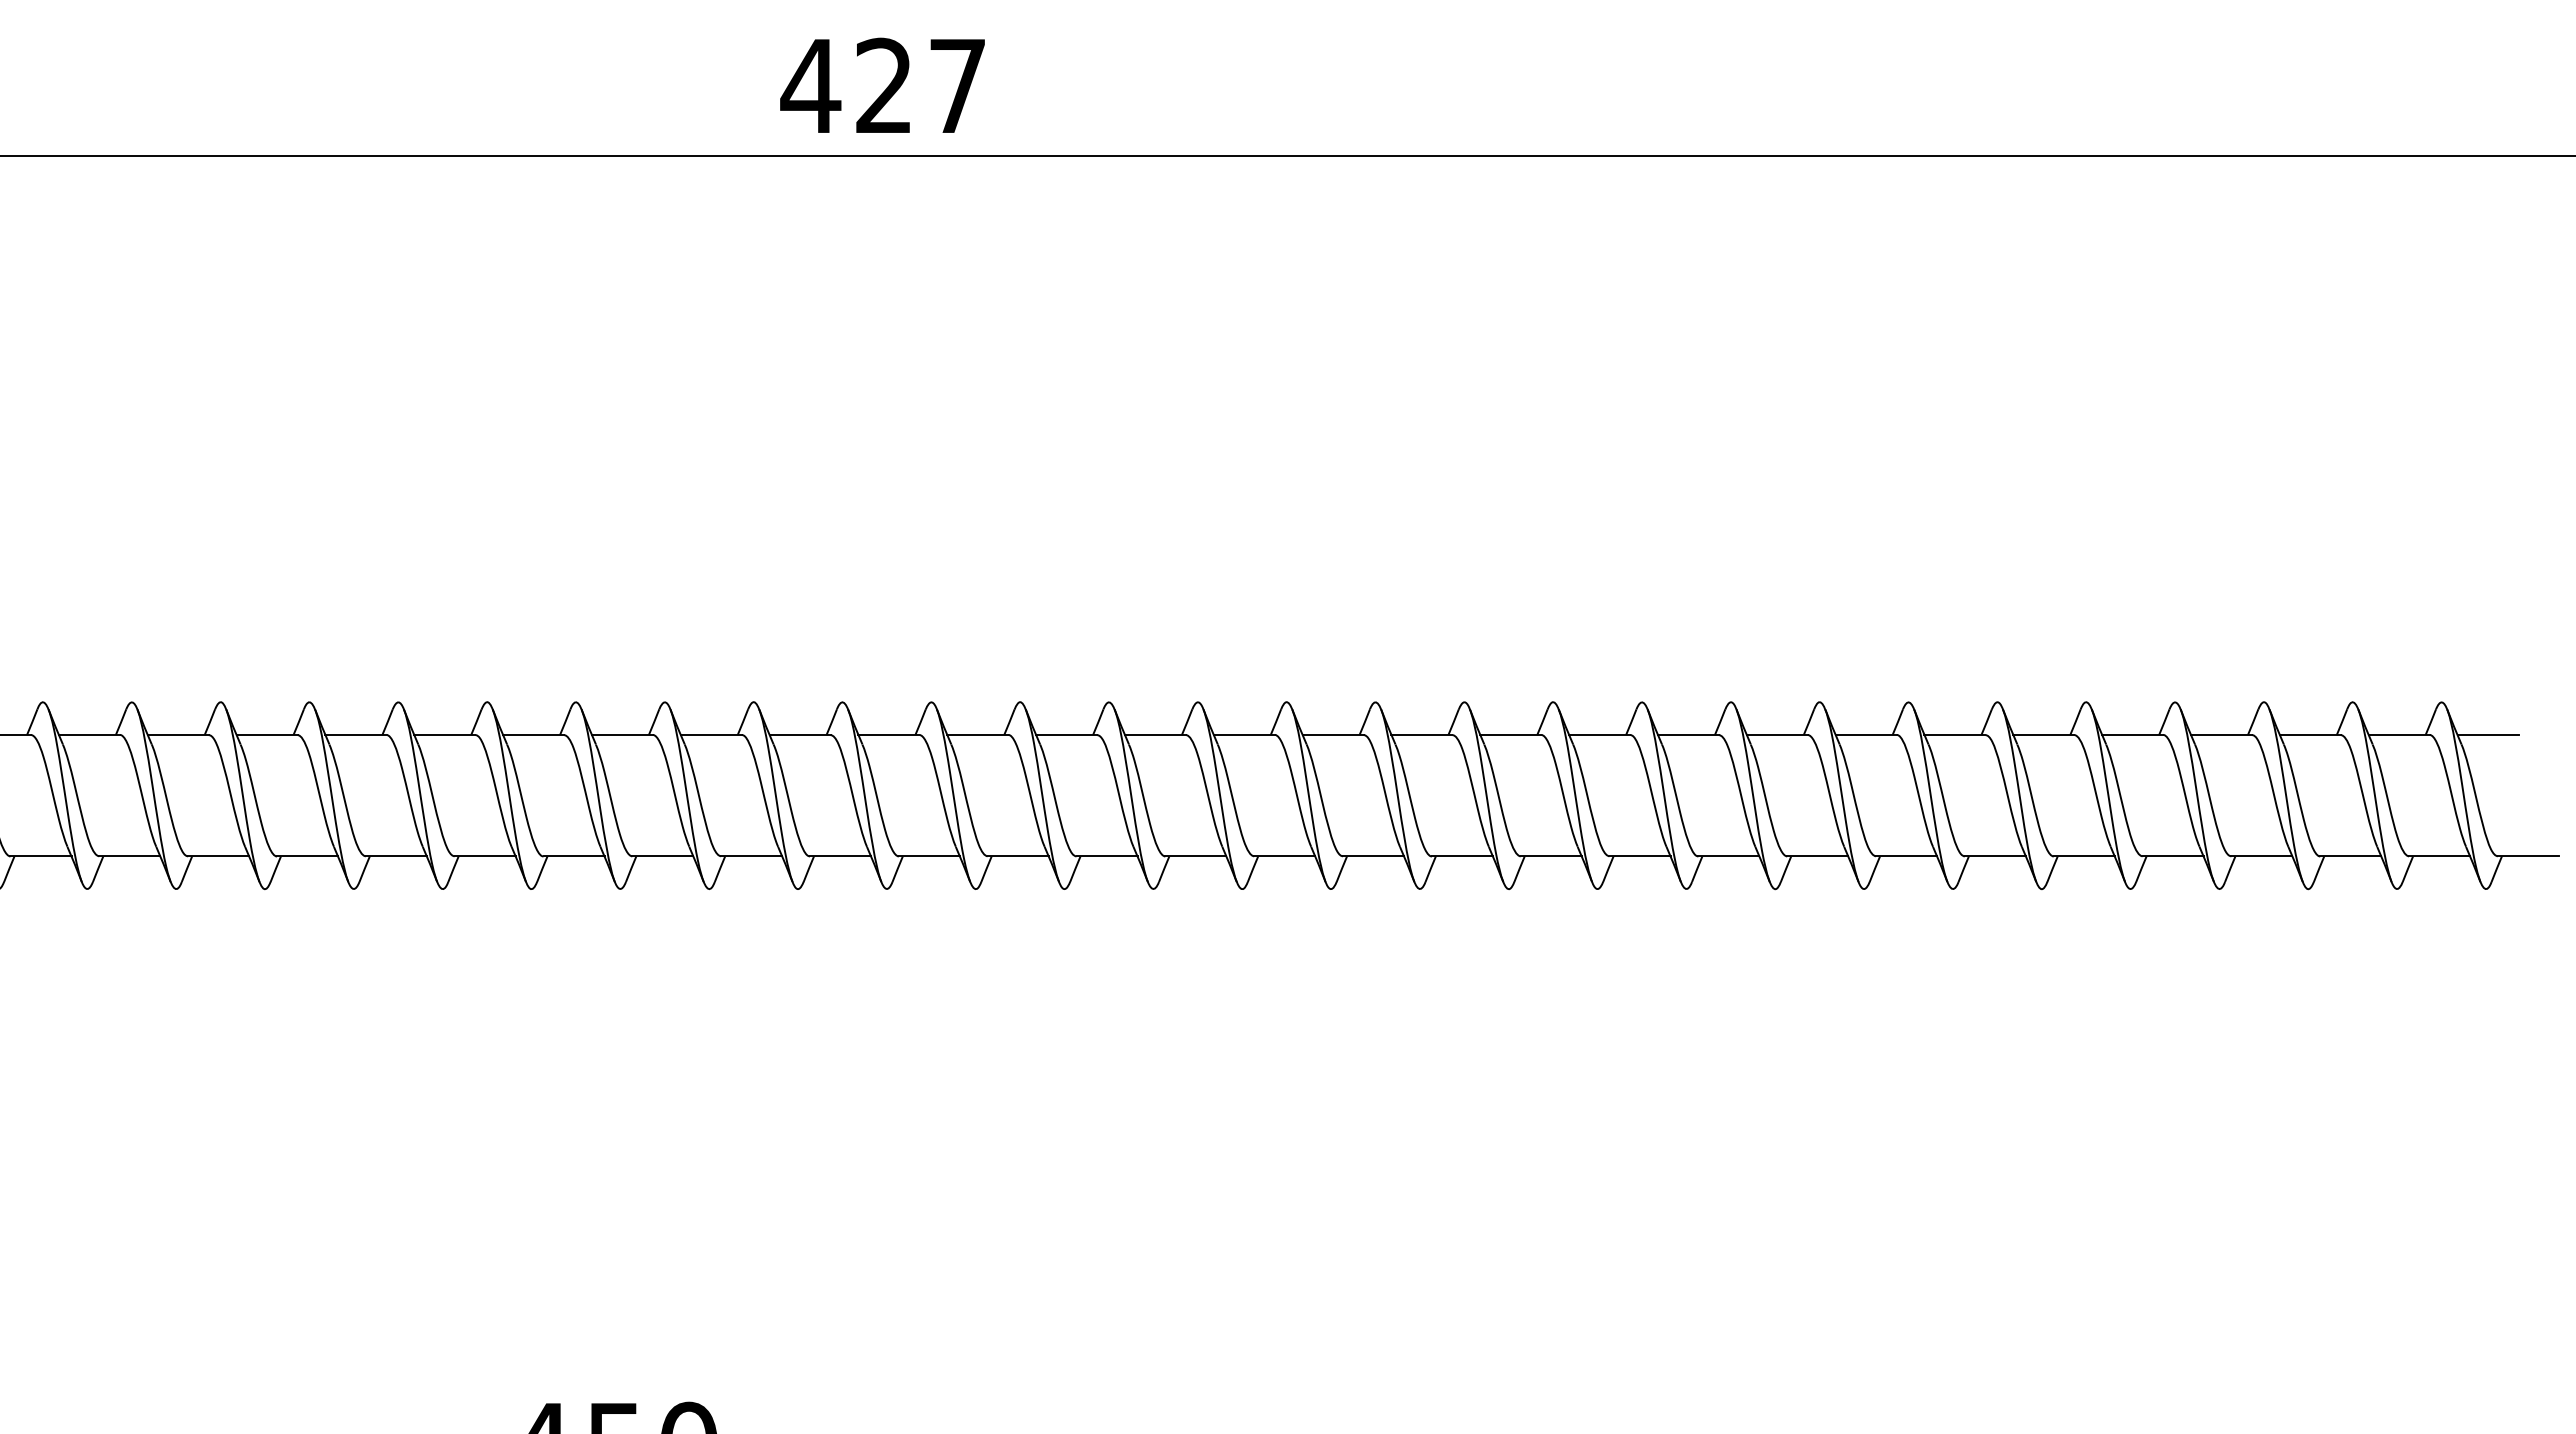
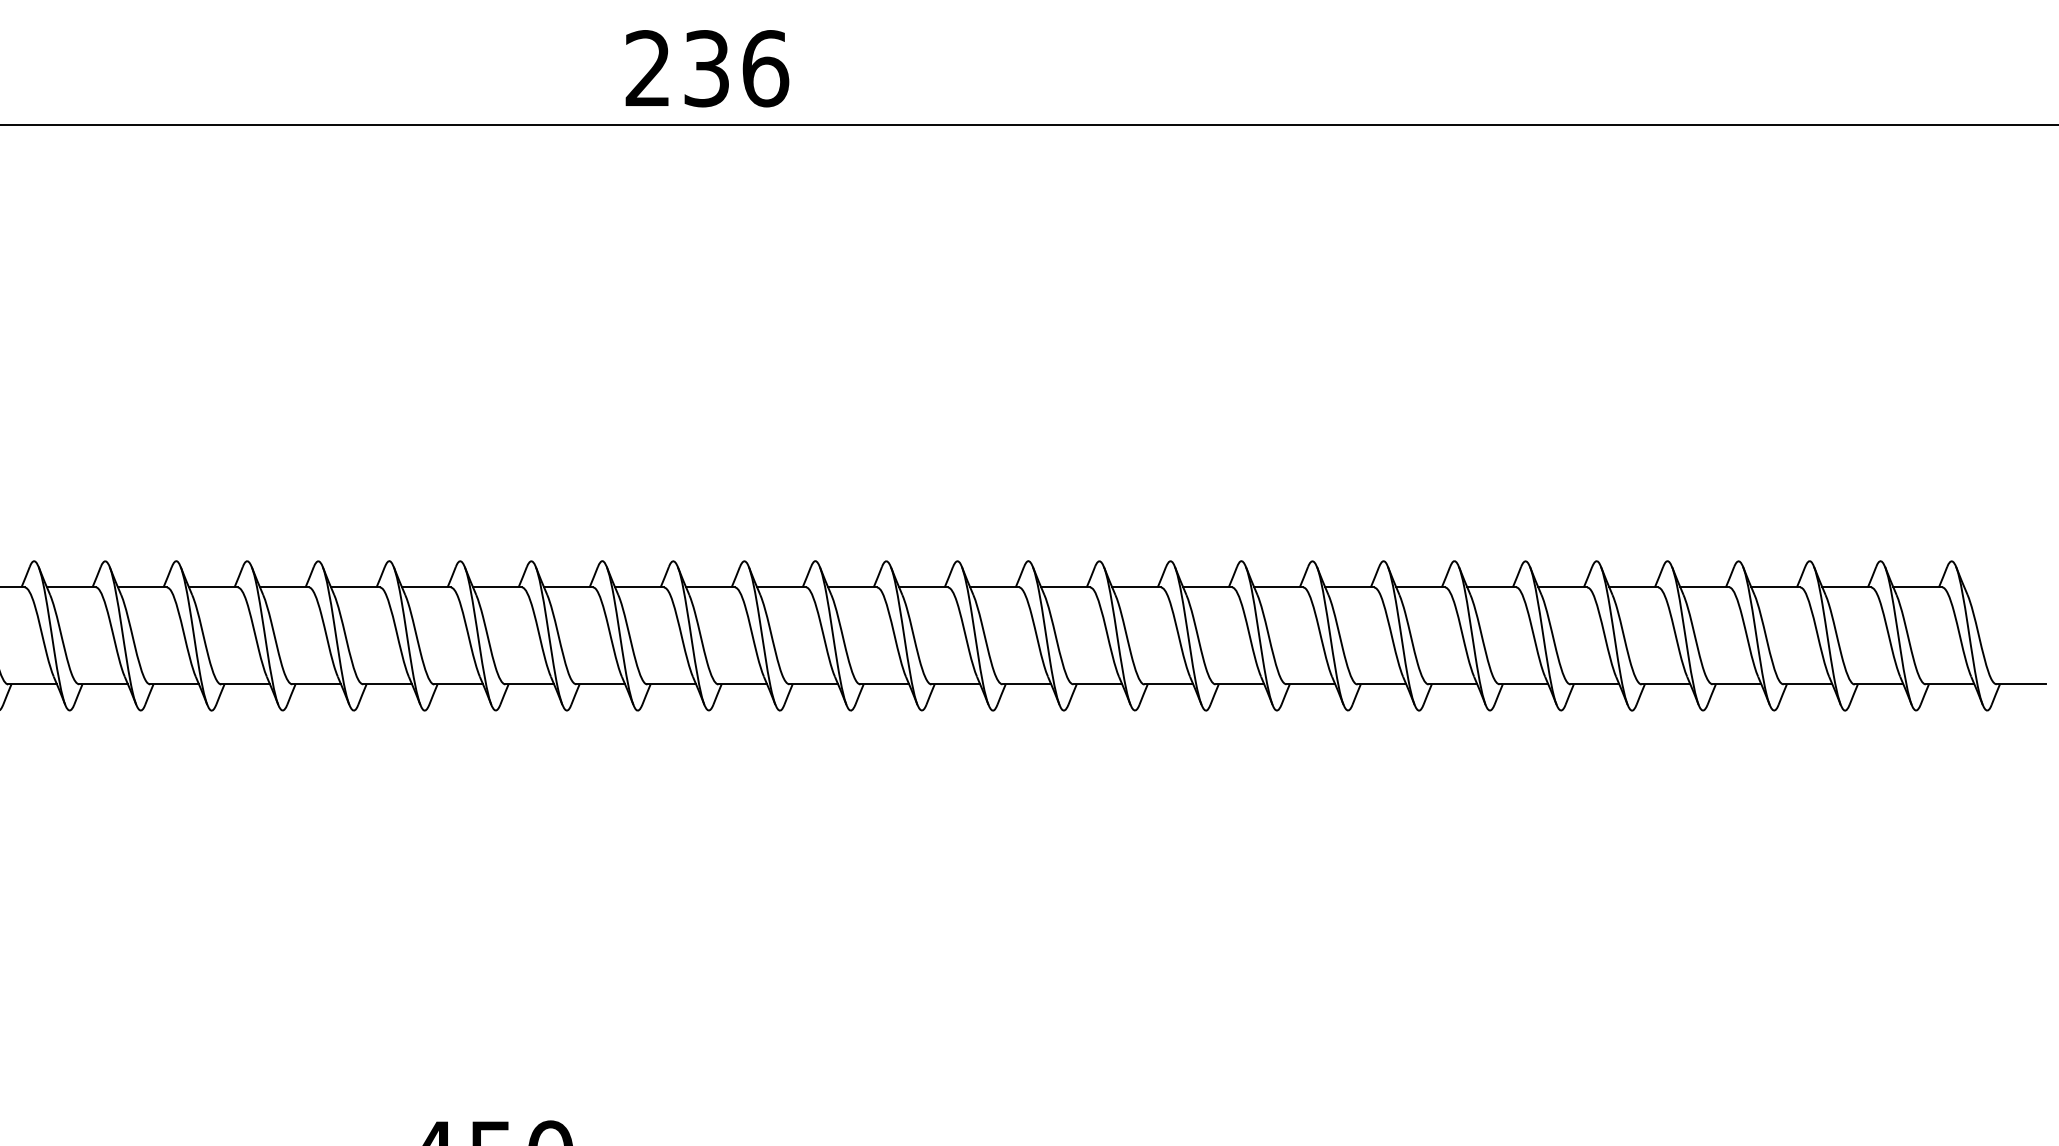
text: (883, 85) -> (706, 68), 427 -> 236
line: (2487, 734) -> (1988, 586), removed

